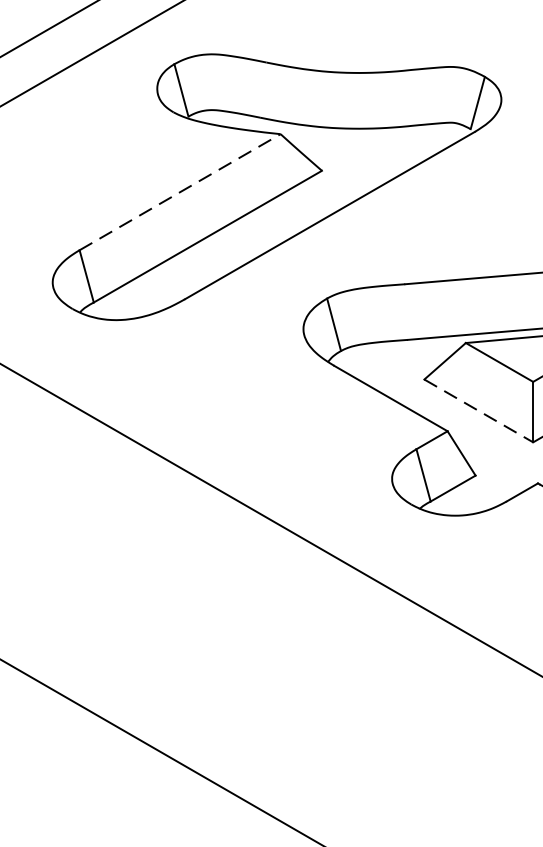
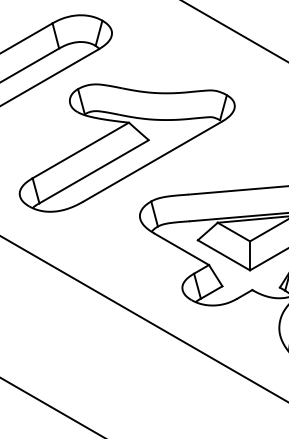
line: (179, 192) -> (80, 150), dashed -> solid
line: (479, 411) -> (224, 255), dashed -> solid

